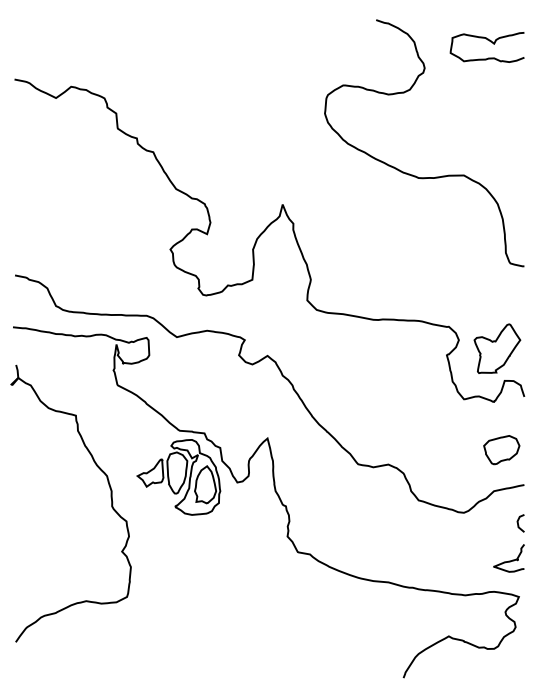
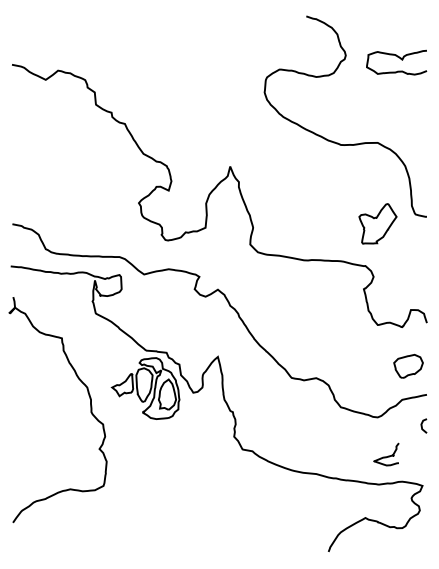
curve: (490, 42) -> (399, 58), moved
part: (496, 348) -> (377, 223), moved
curve: (509, 560) -> (386, 456), moved

